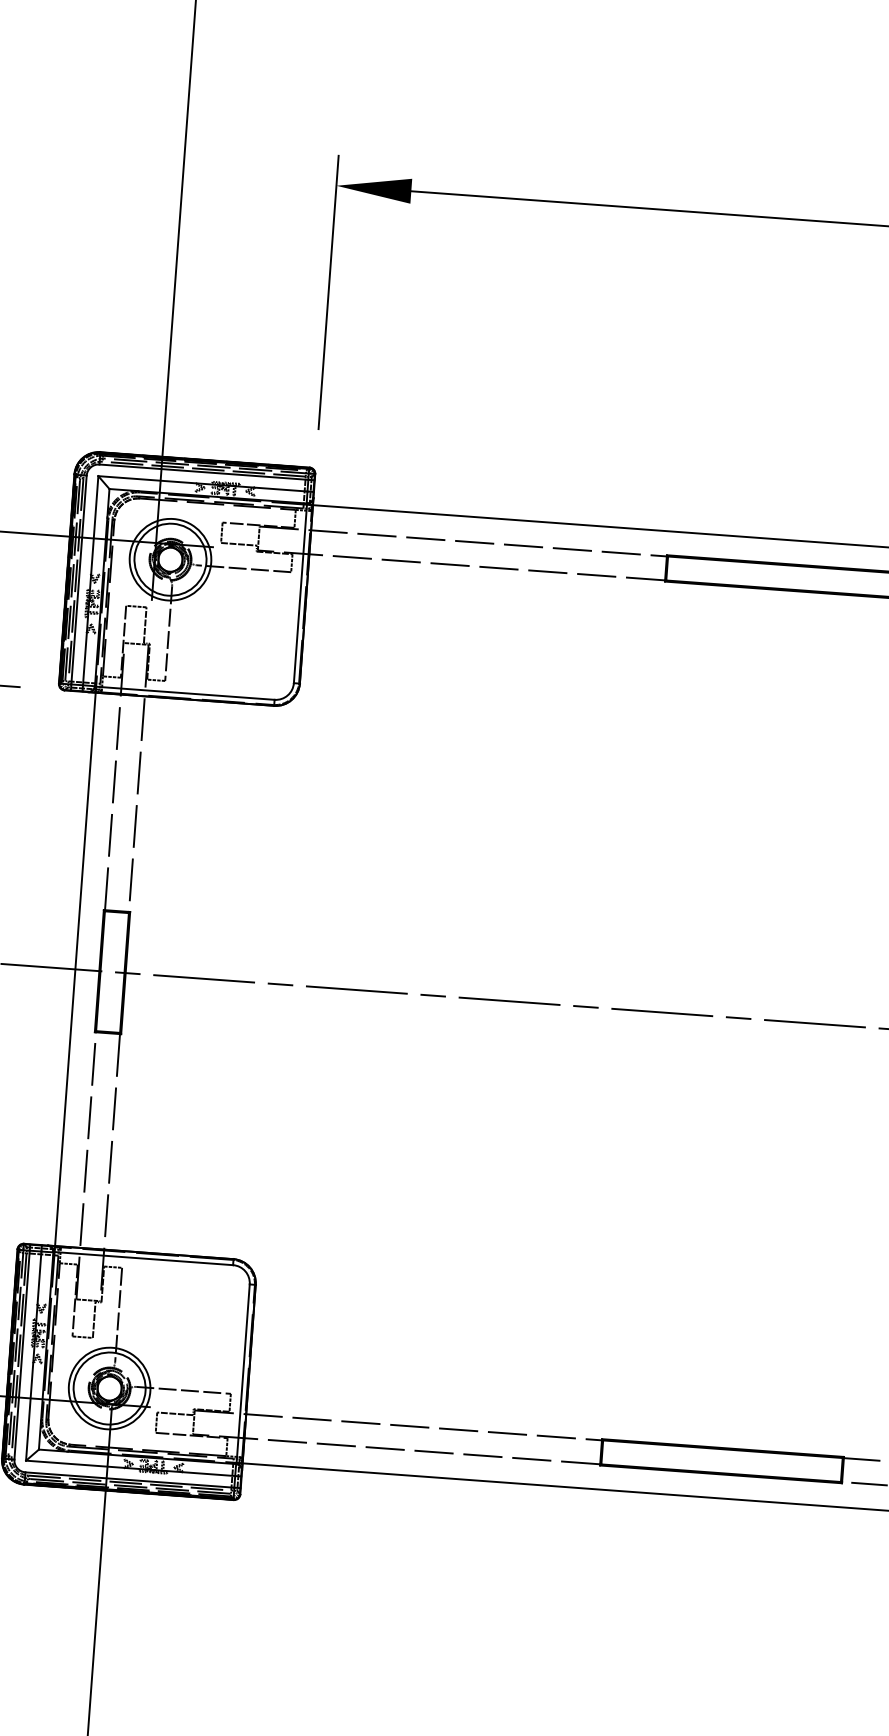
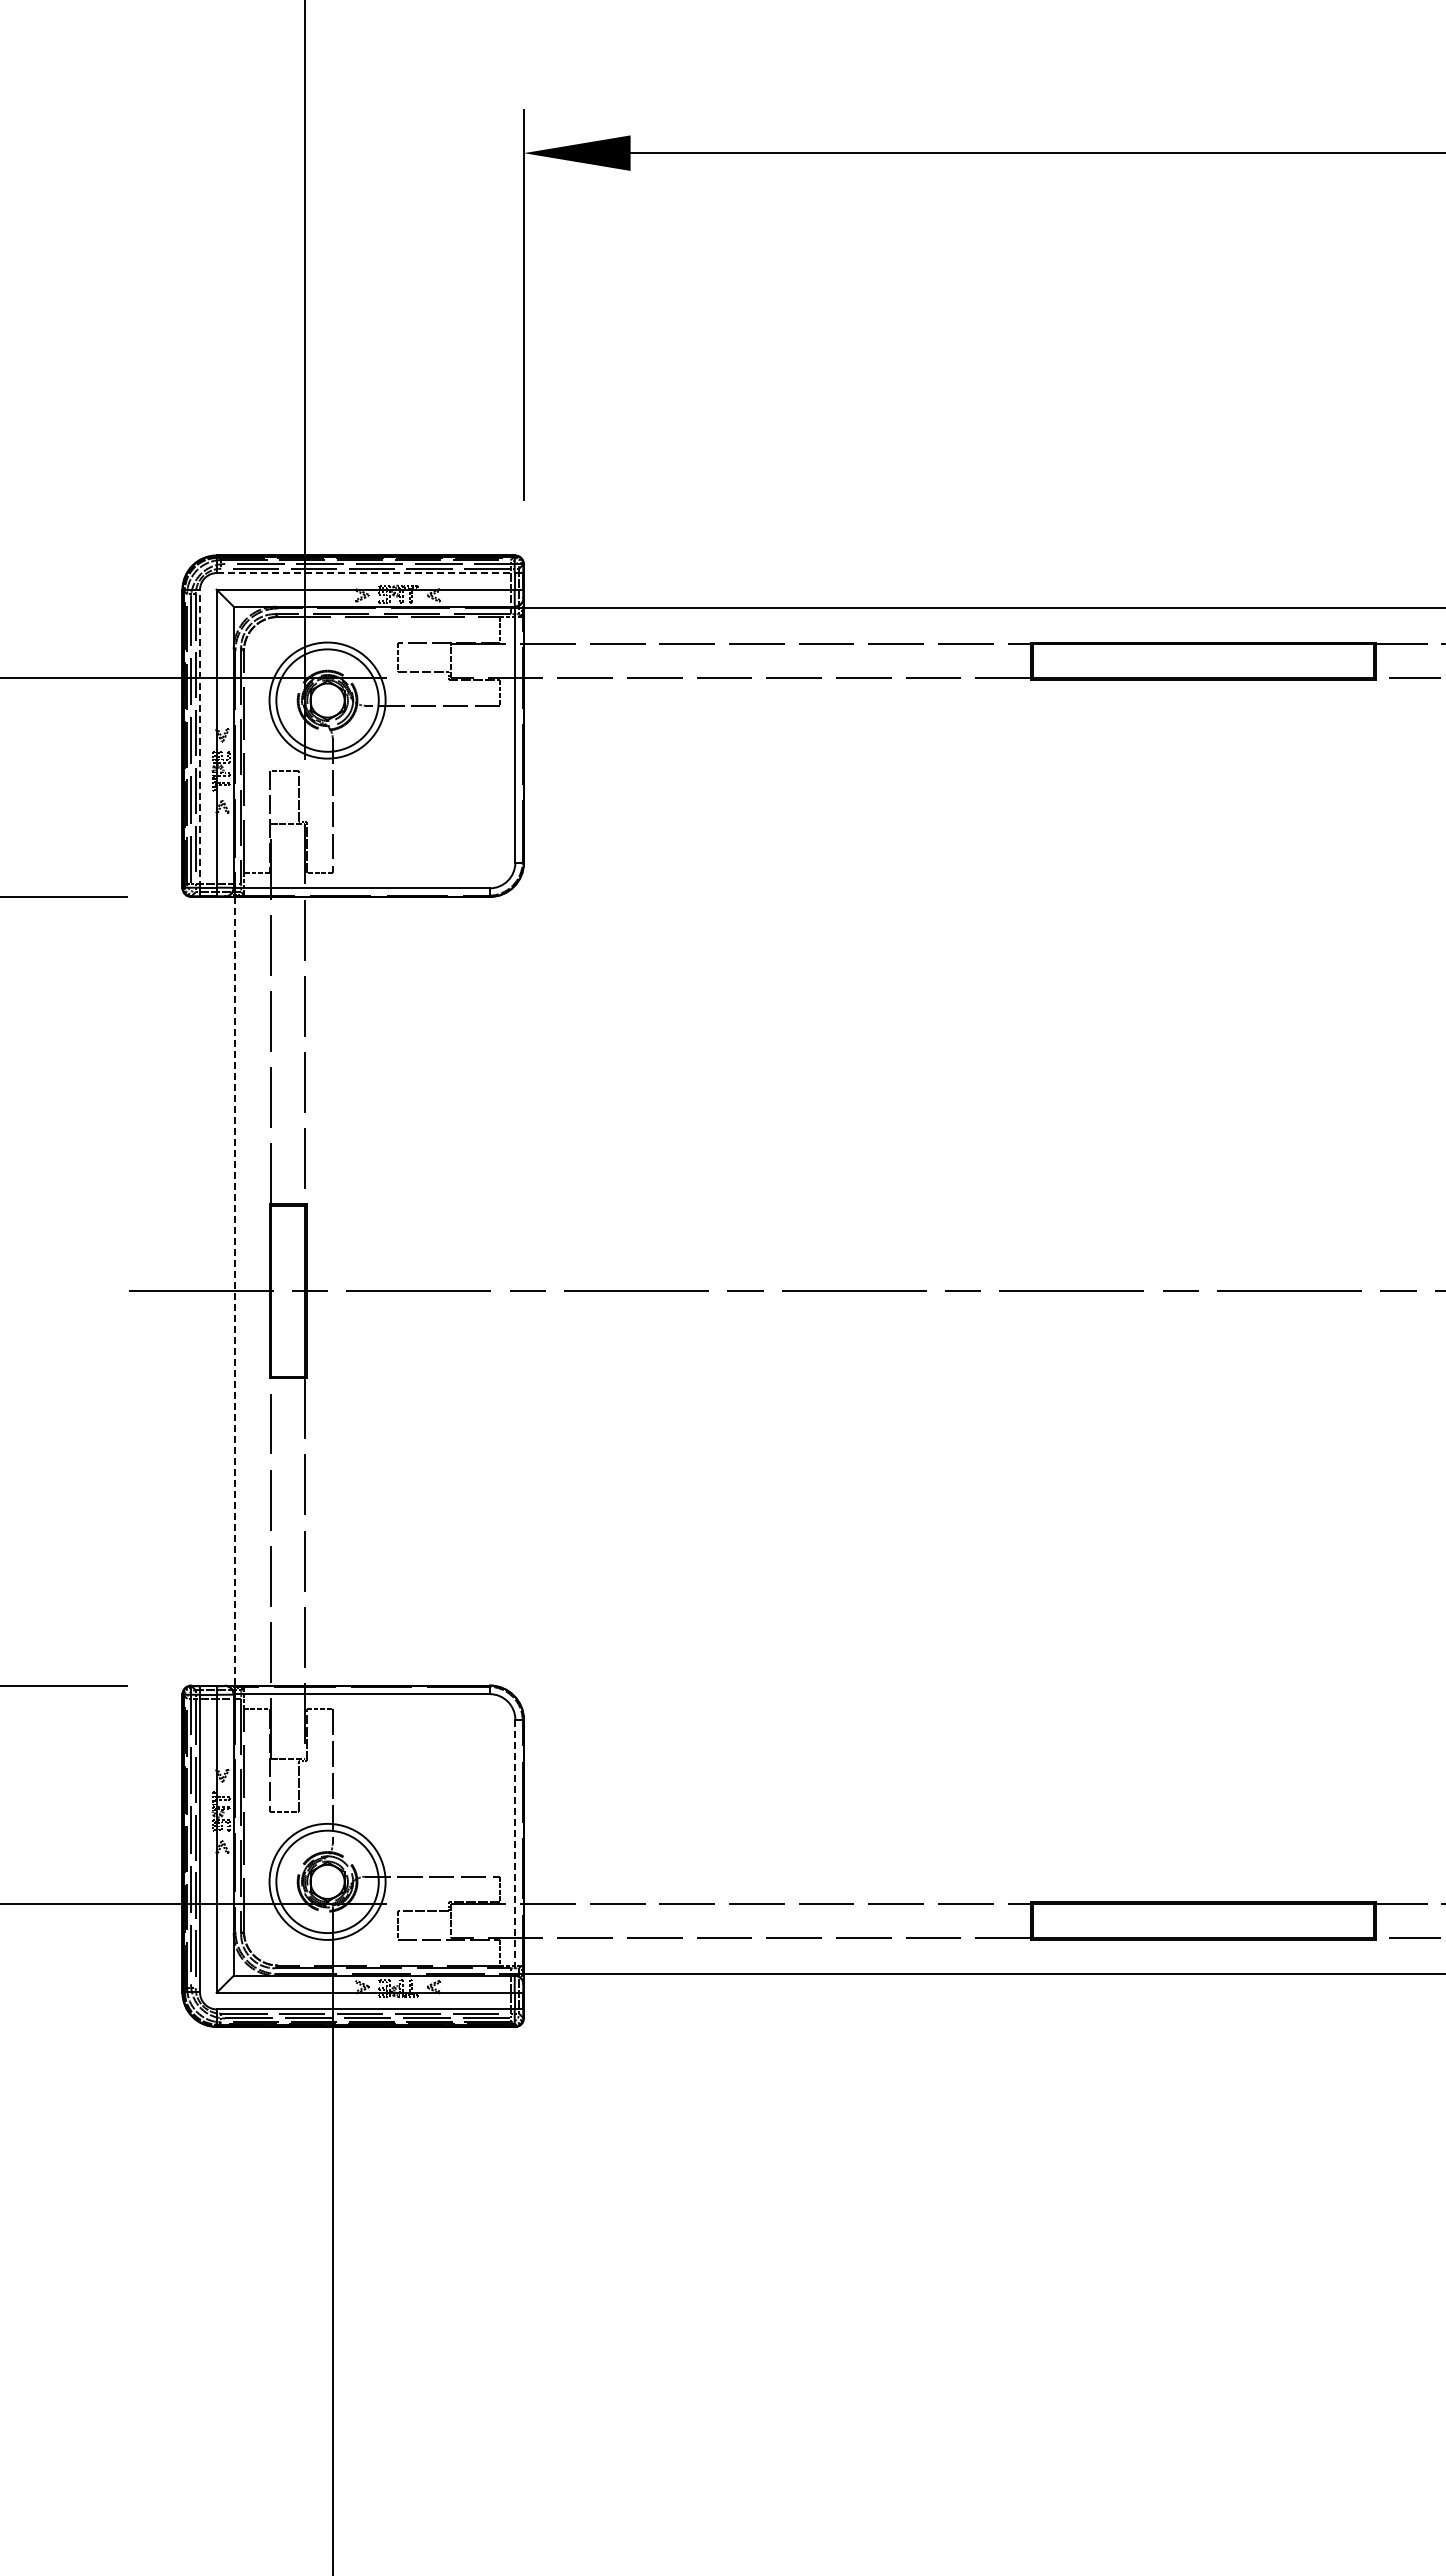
line: (203, 472) -> (365, 573), solid -> dashed
line: (79, 579) -> (200, 738), solid -> dashed
line: (75, 969) -> (235, 1291), solid -> dashed
line: (243, 1374) -> (515, 1848), solid -> dashed

